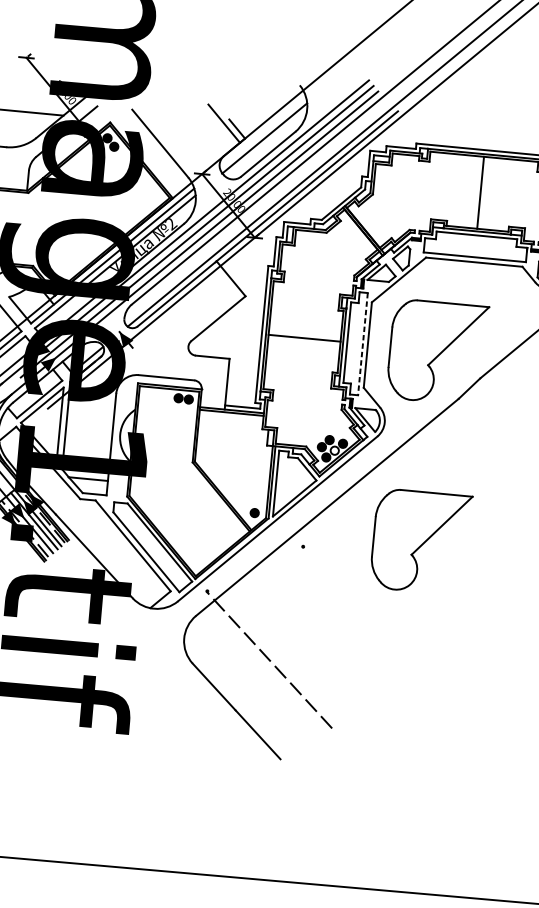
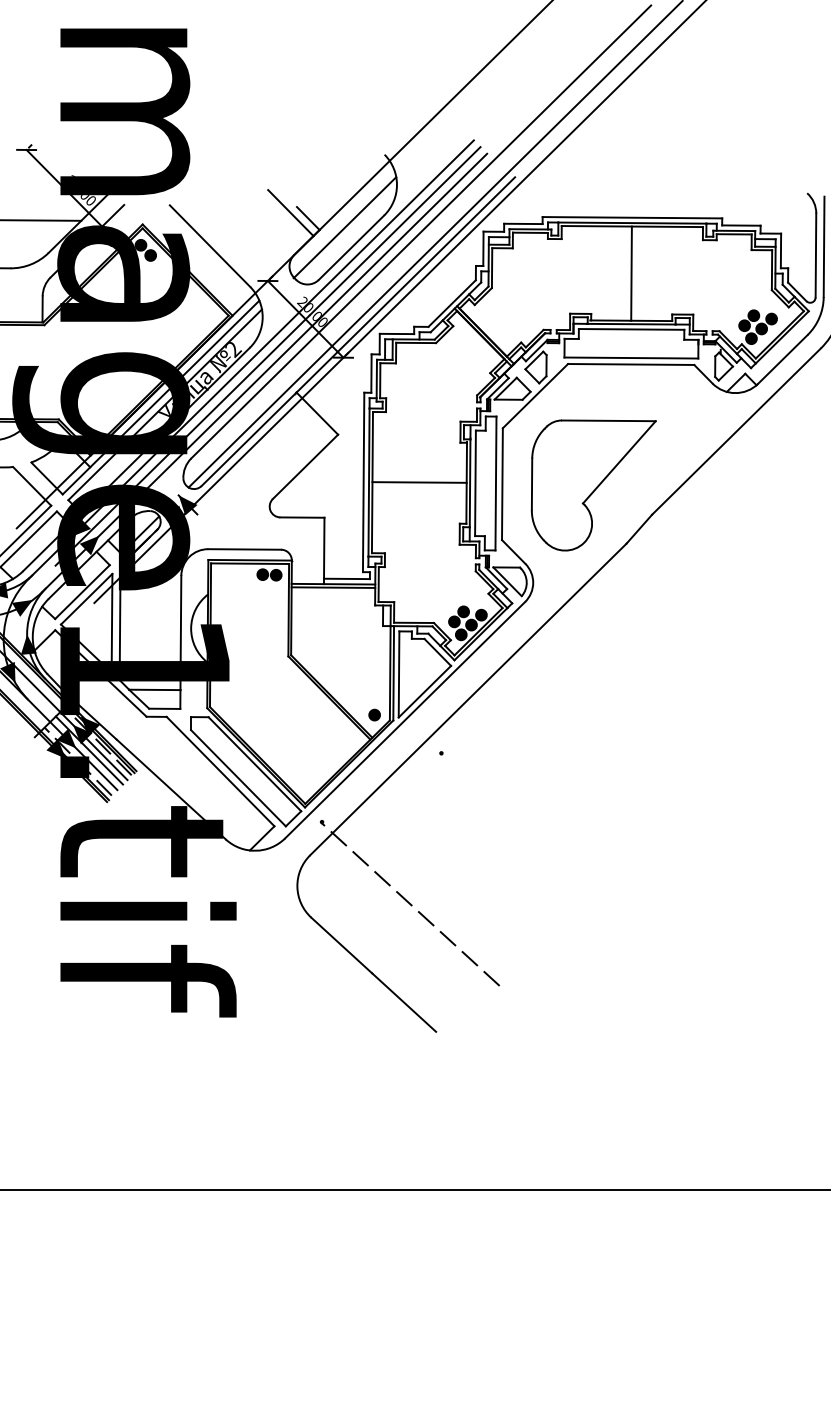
line: (362, 344) -> (495, 483), dashed -> solid
fill: (334, 450) -> (471, 624), added
part: (420, 541) -> (593, 733), removed

